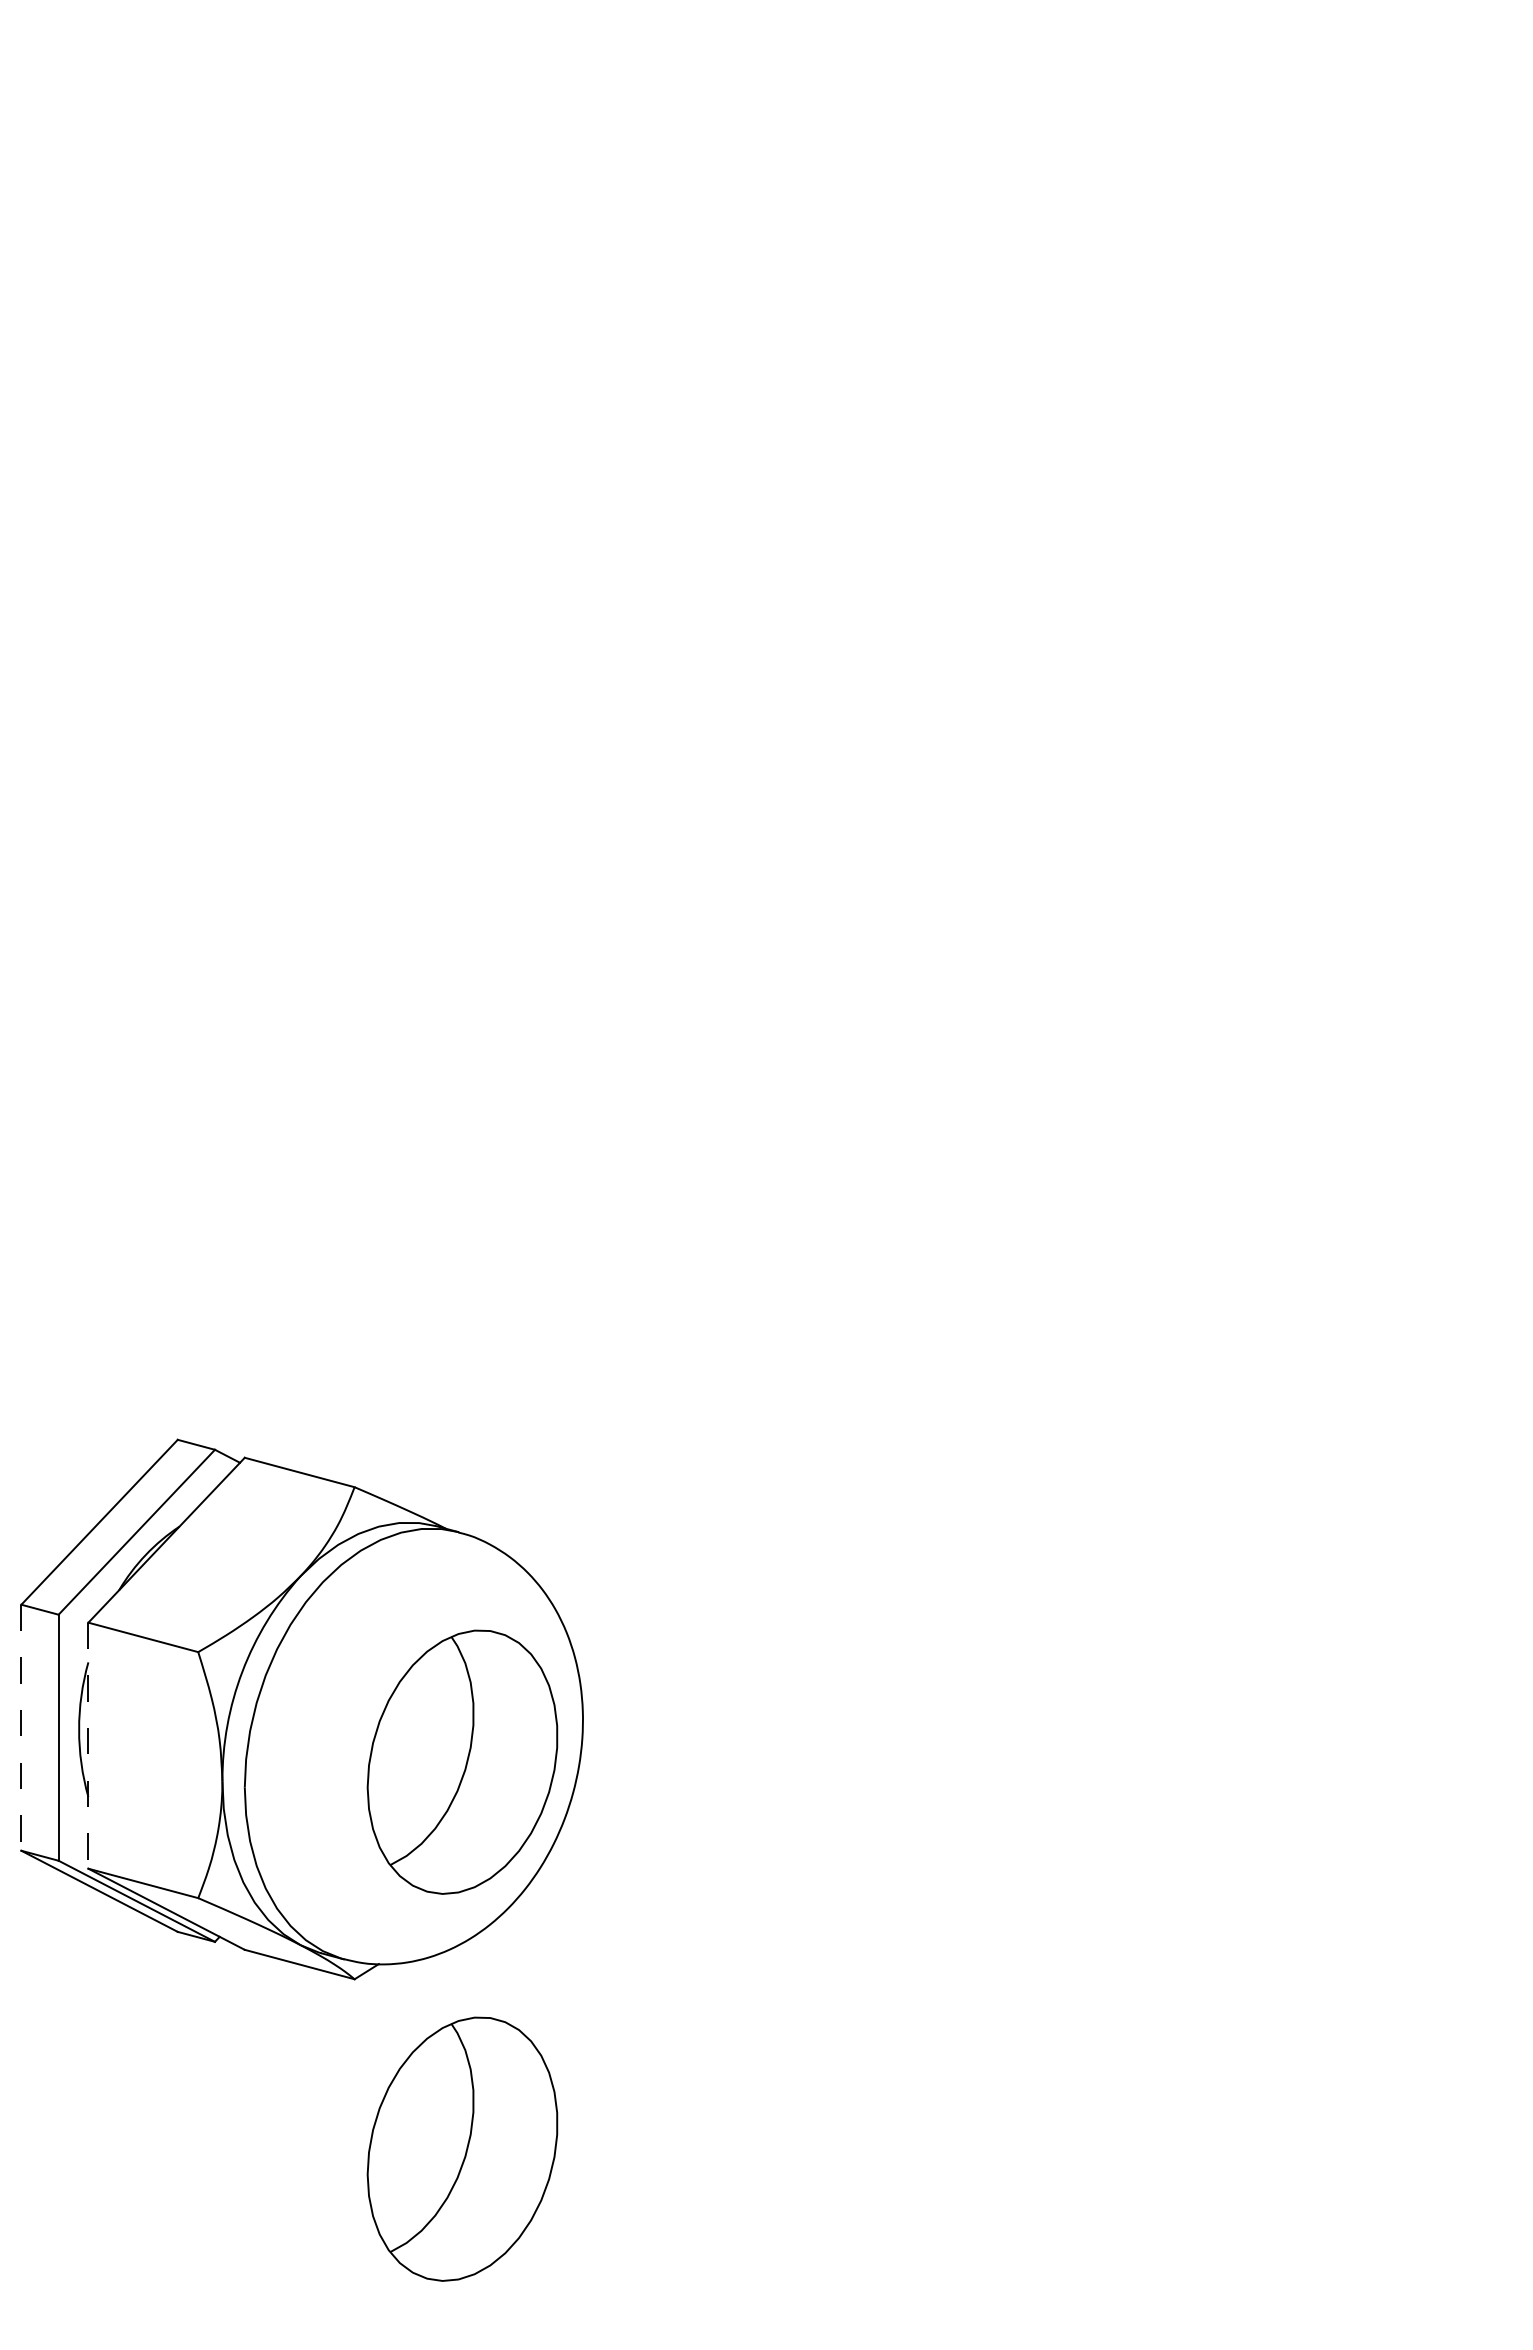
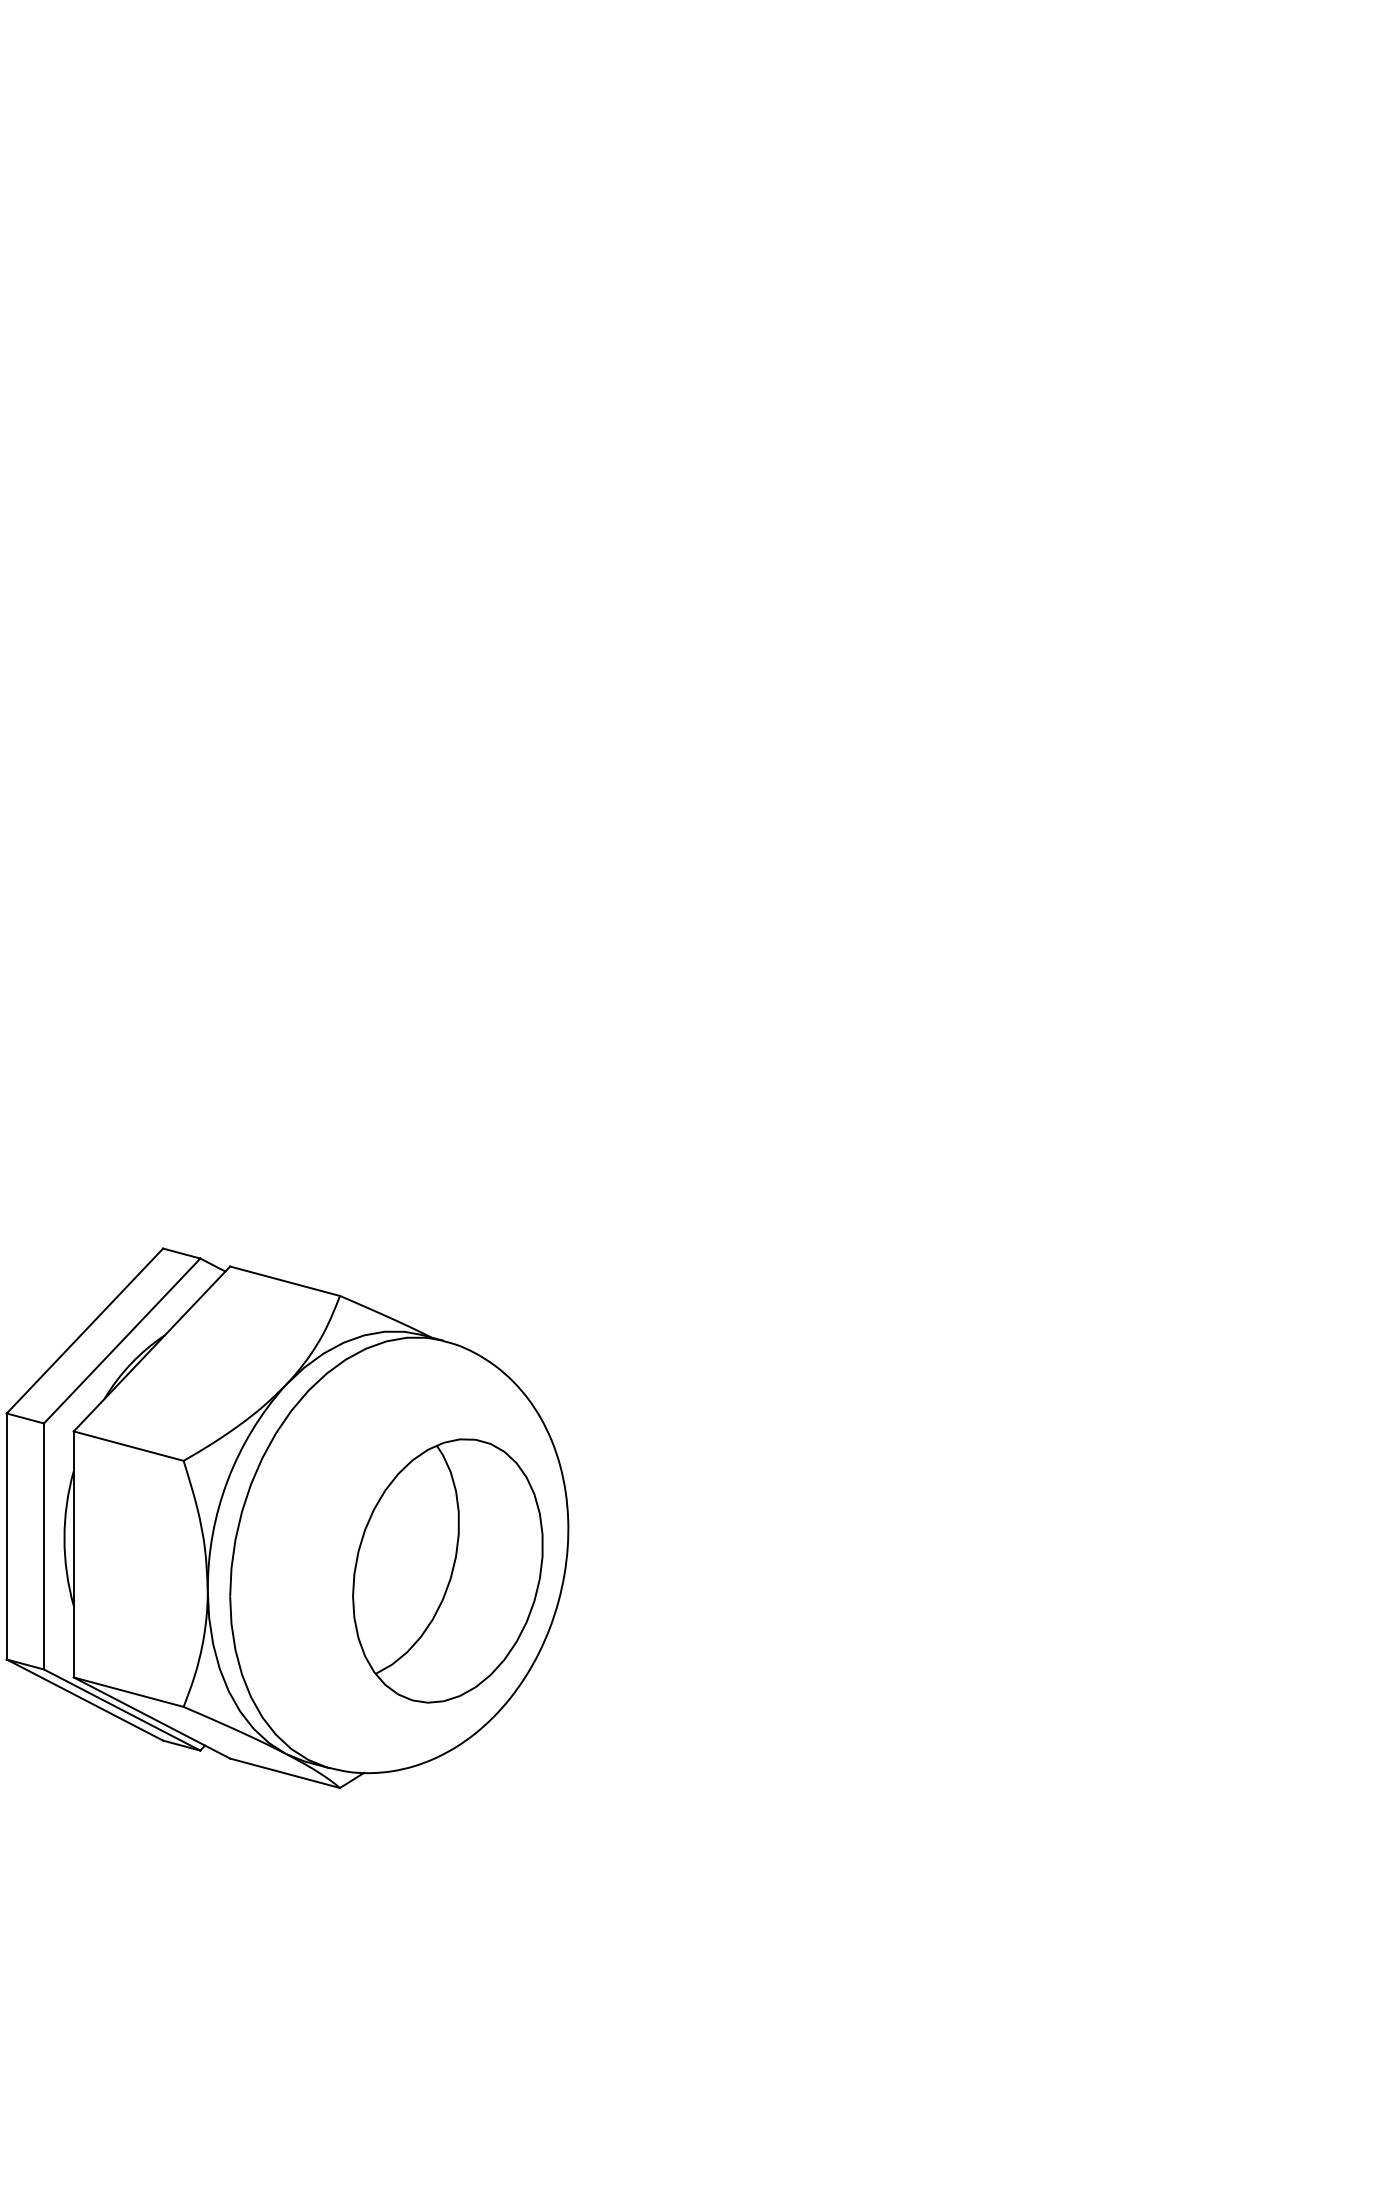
line: (21, 1728) -> (6, 1537), dashed -> solid
line: (88, 1746) -> (73, 1555), dashed -> solid
part: (462, 2148) -> (447, 1957), removed

